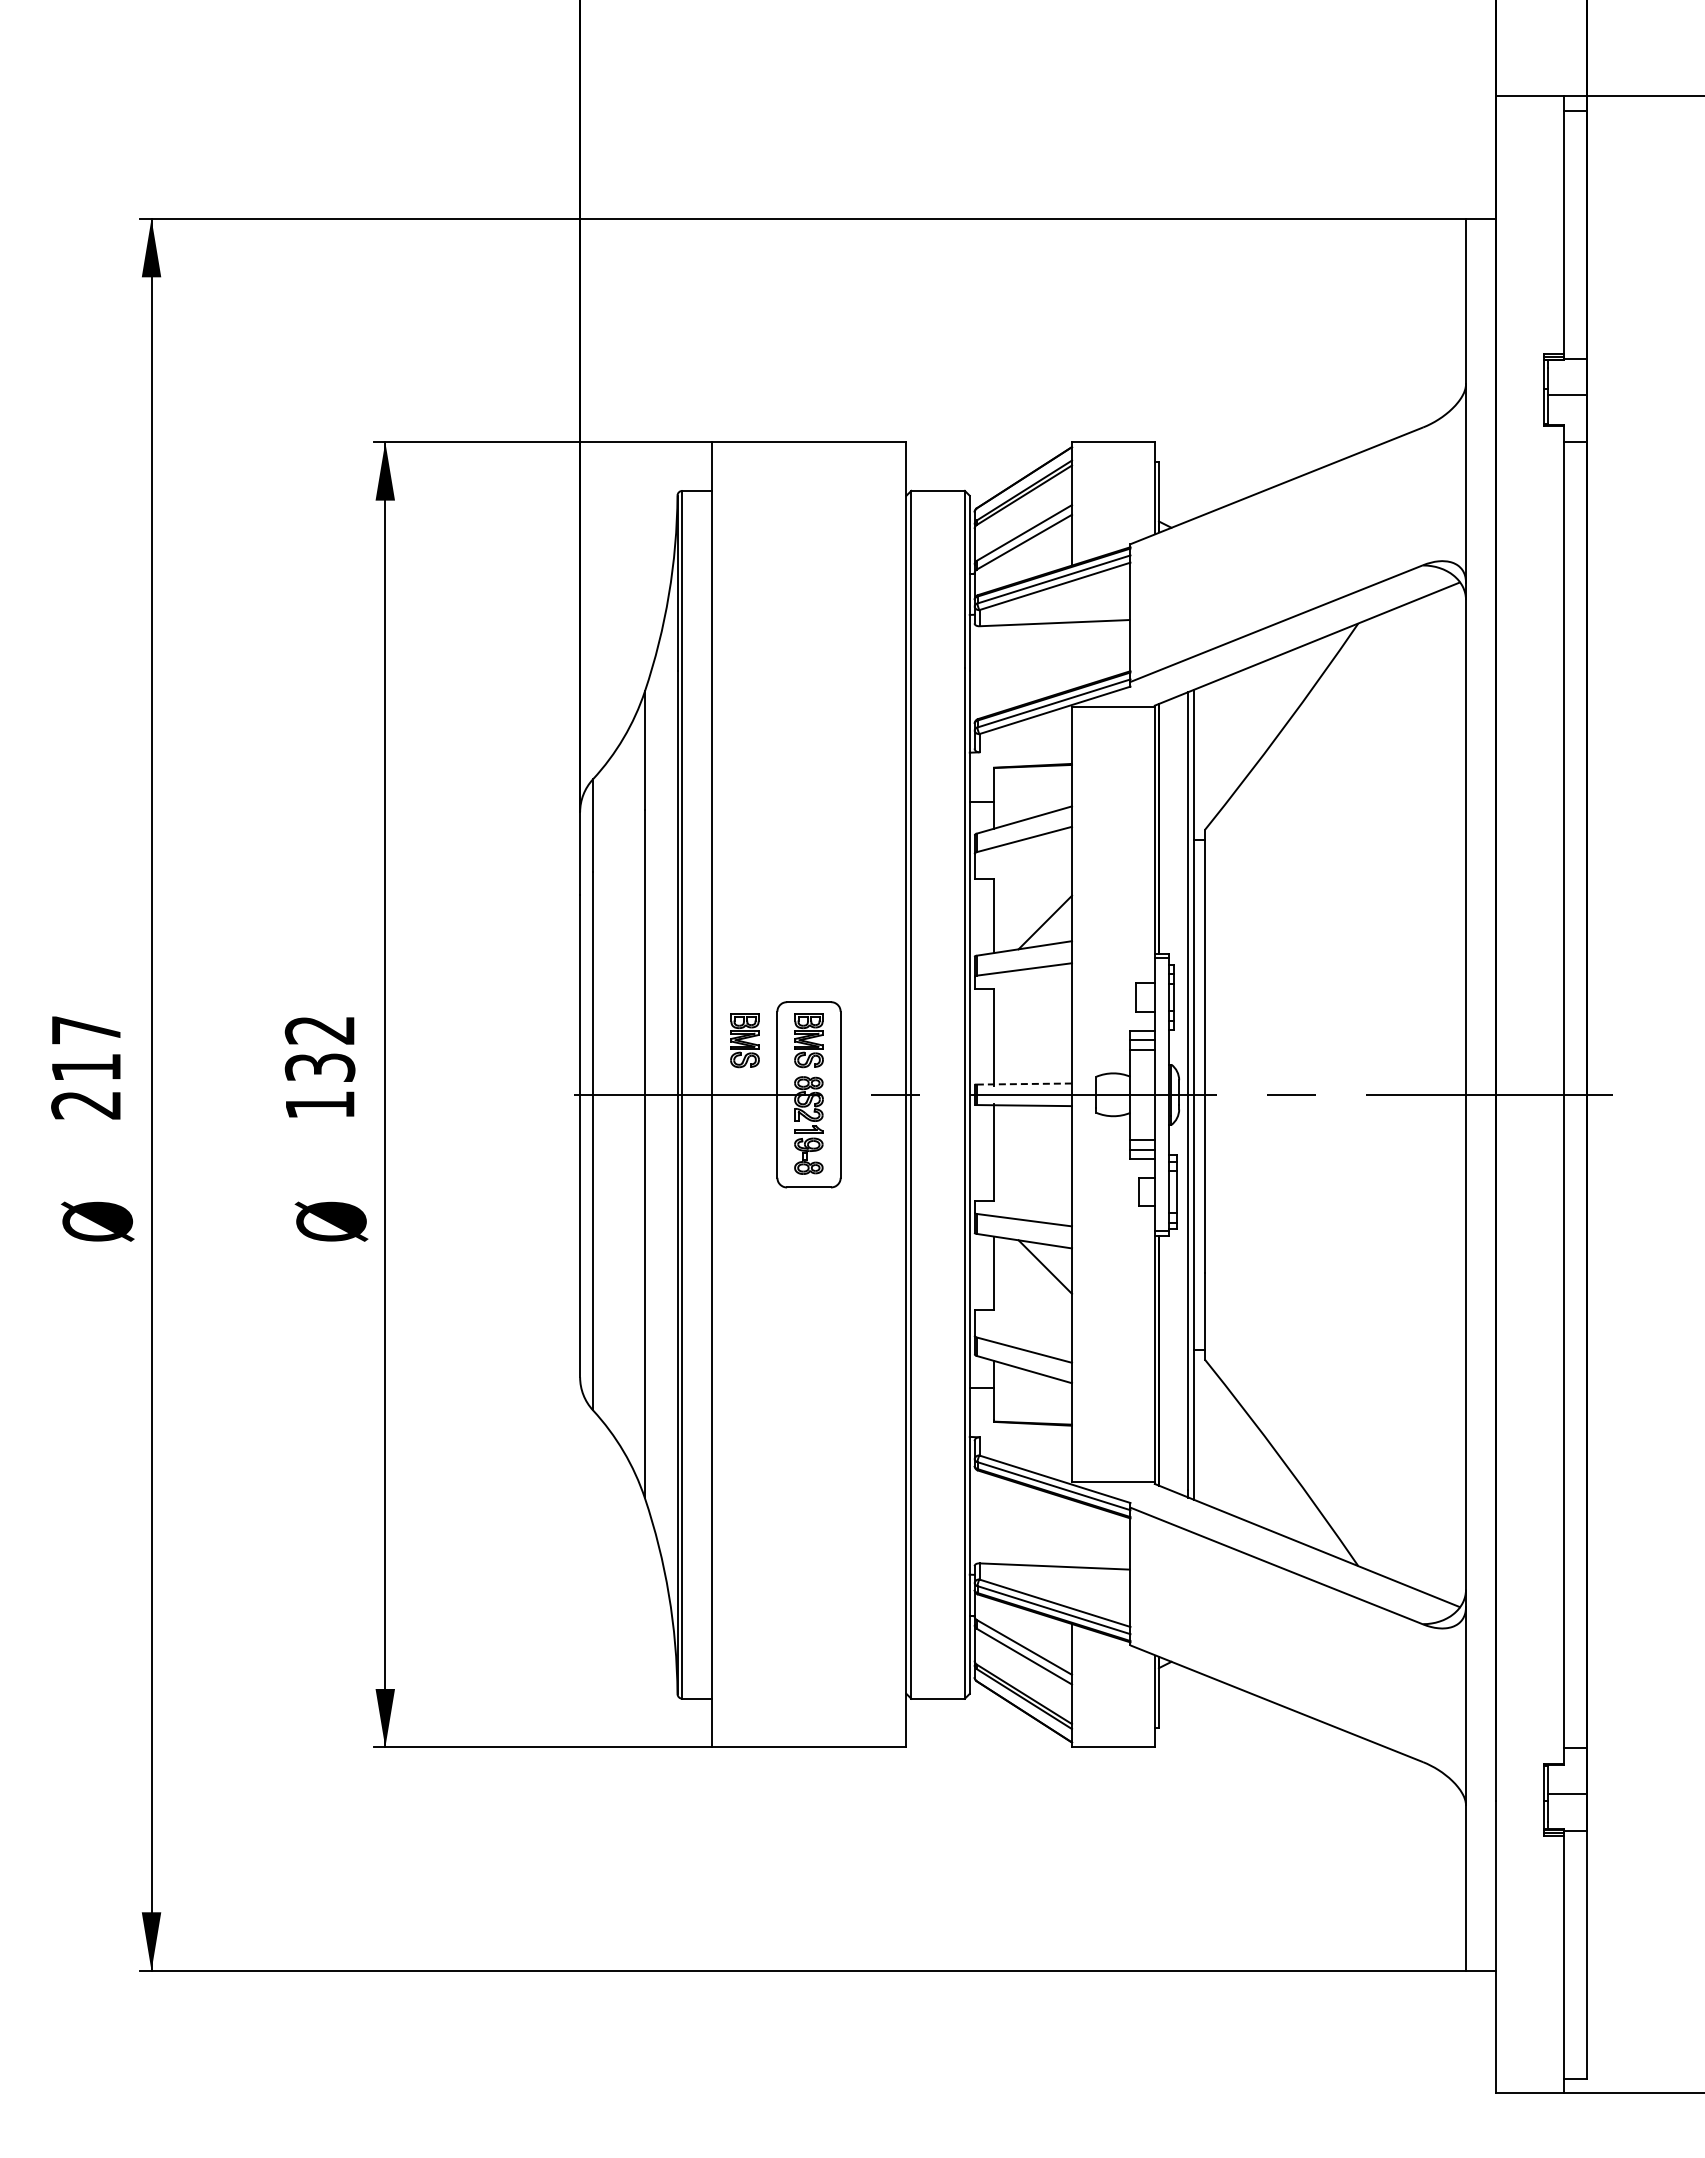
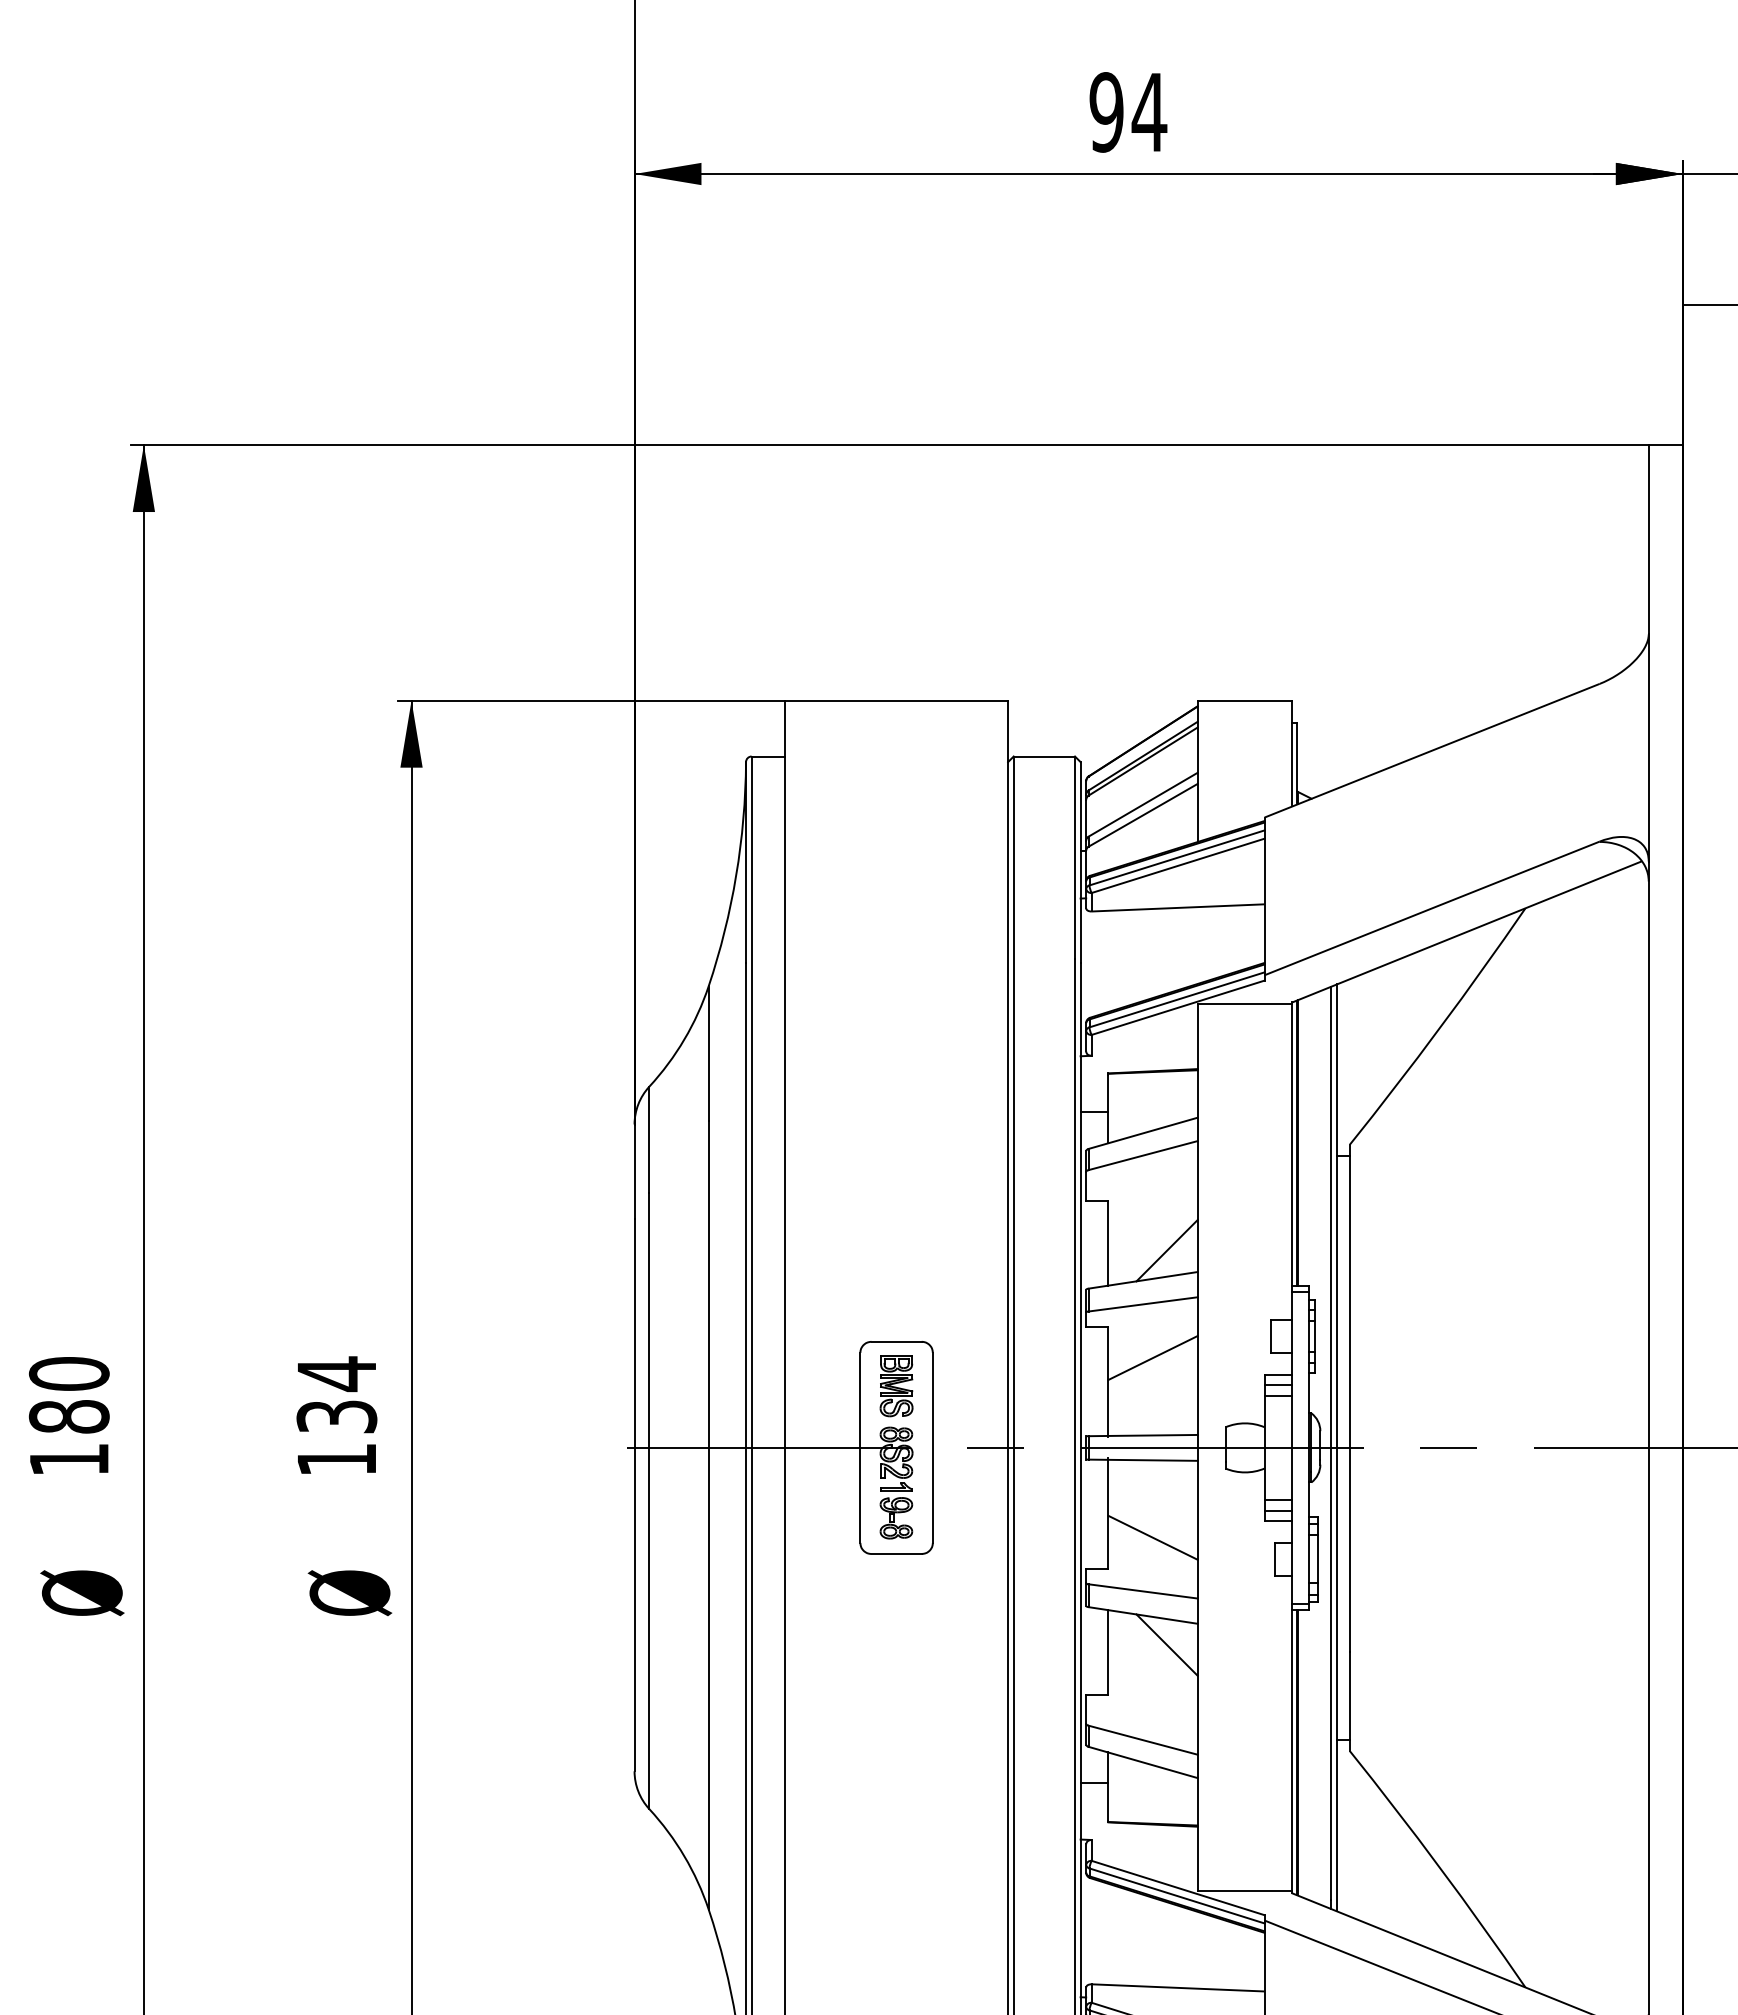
line: (1033, 1016) -> (1153, 1358), added
text: (319, 1029) -> (336, 1373), 132 -> 134
part: (744, 1040) -> (822, 1385), removed
text: (86, 1067) -> (69, 1416), 217 -> 180
line: (1024, 1084) -> (1143, 1436), dashed -> solid
line: (1033, 1173) -> (1153, 1537), added

